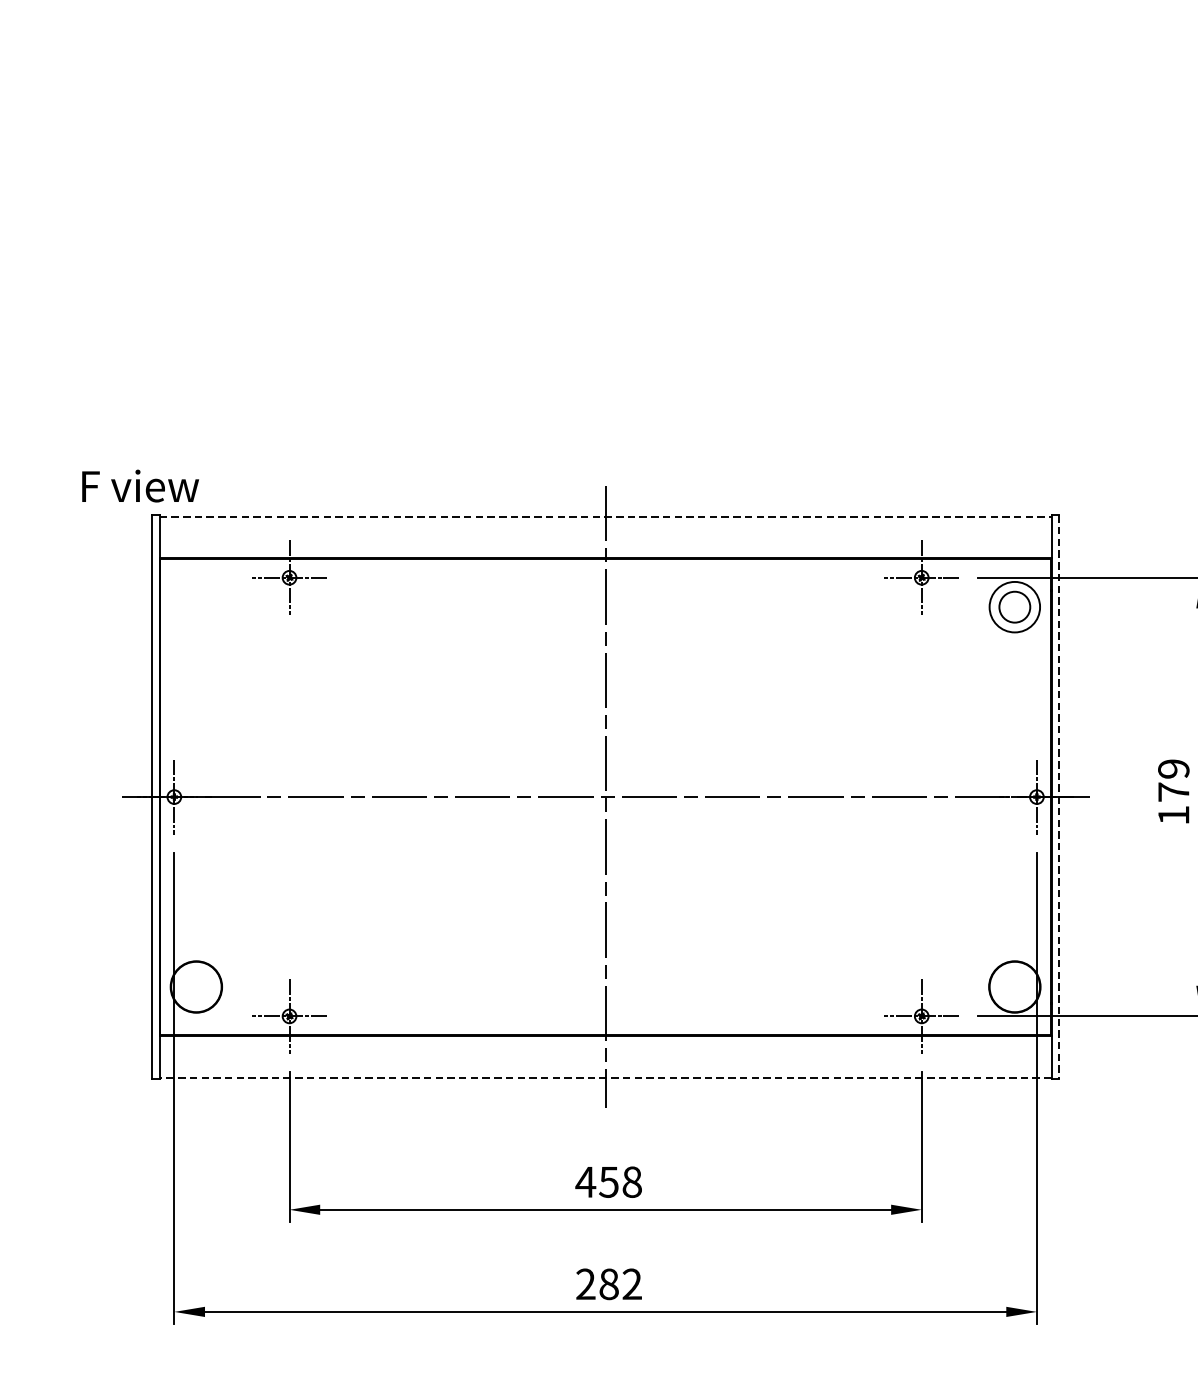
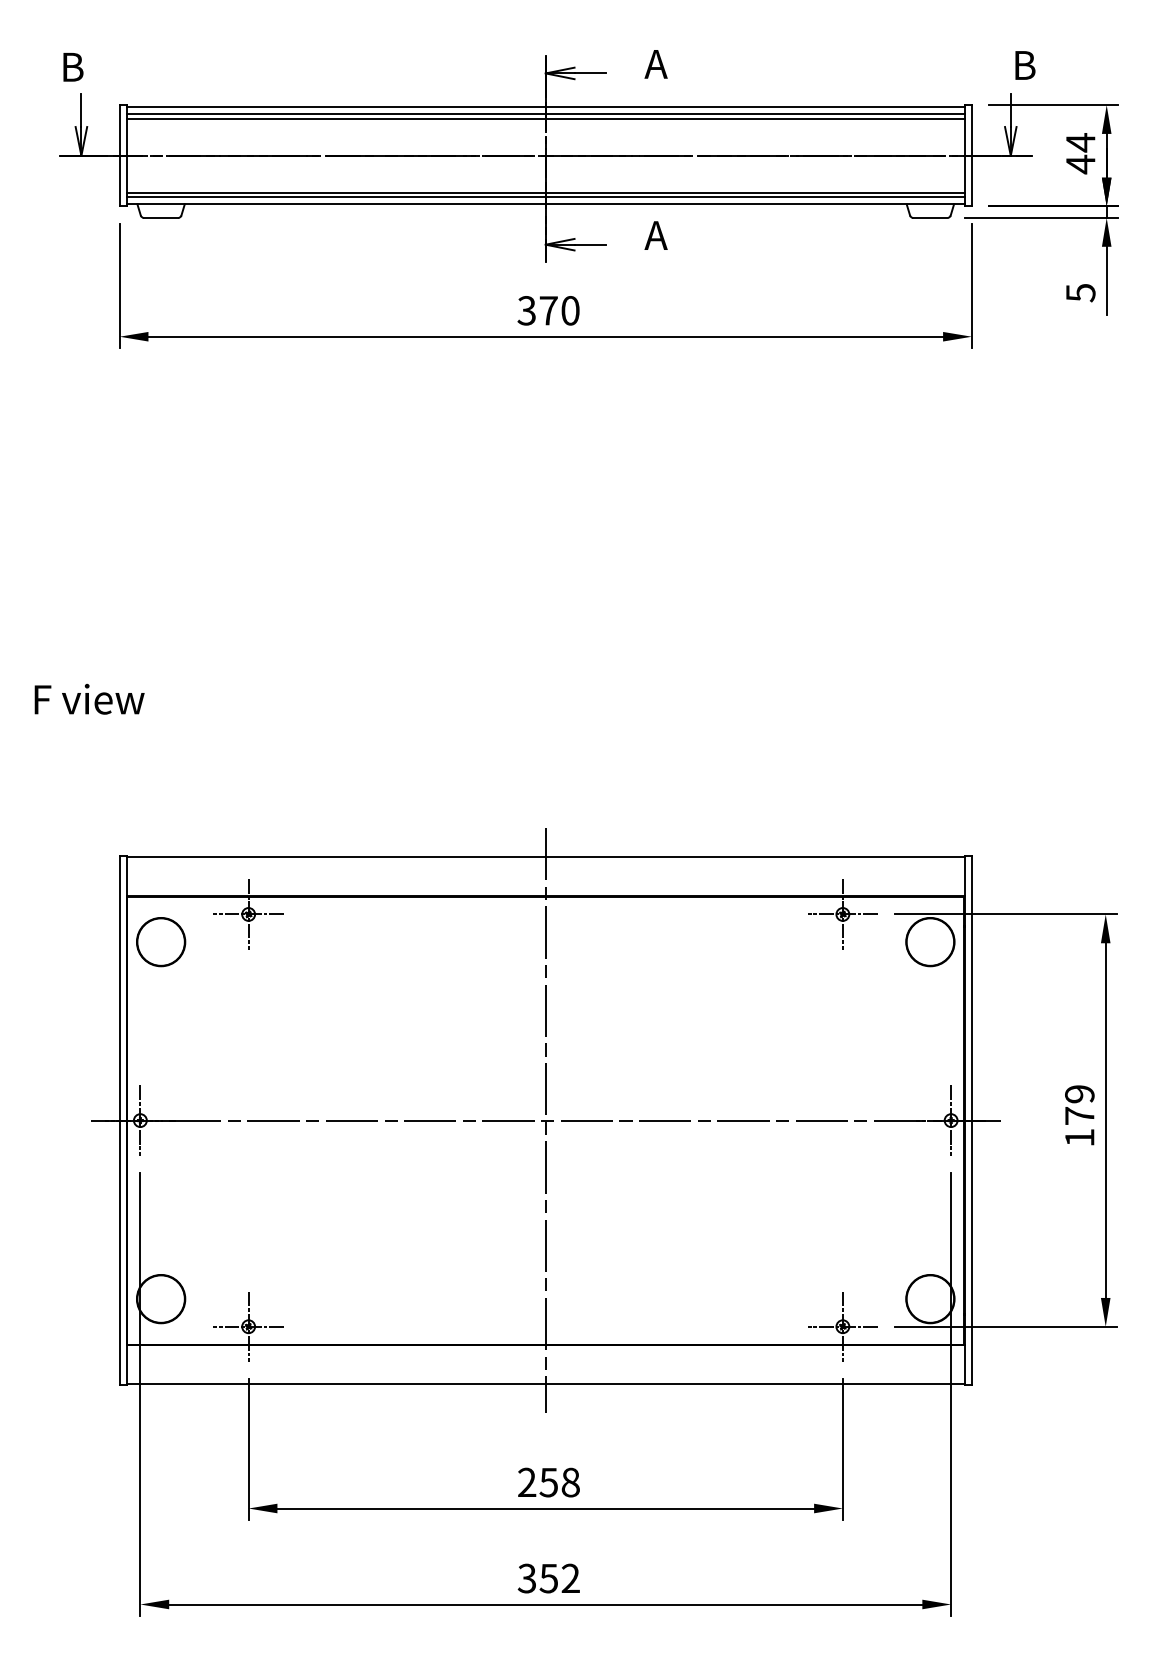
text: (140, 485) -> (89, 698), moved
line: (606, 516) -> (546, 856), dashed -> solid
circle: (1014, 606) -> (930, 941), size x1.67
circle: (196, 607) -> (161, 942), added
line: (1058, 796) -> (971, 1120), dashed -> solid
line: (605, 1077) -> (545, 1384), dashed -> solid
text: (585, 1181) -> (526, 1481), 458 -> 258
text: (596, 1284) -> (537, 1578), 282 -> 352

